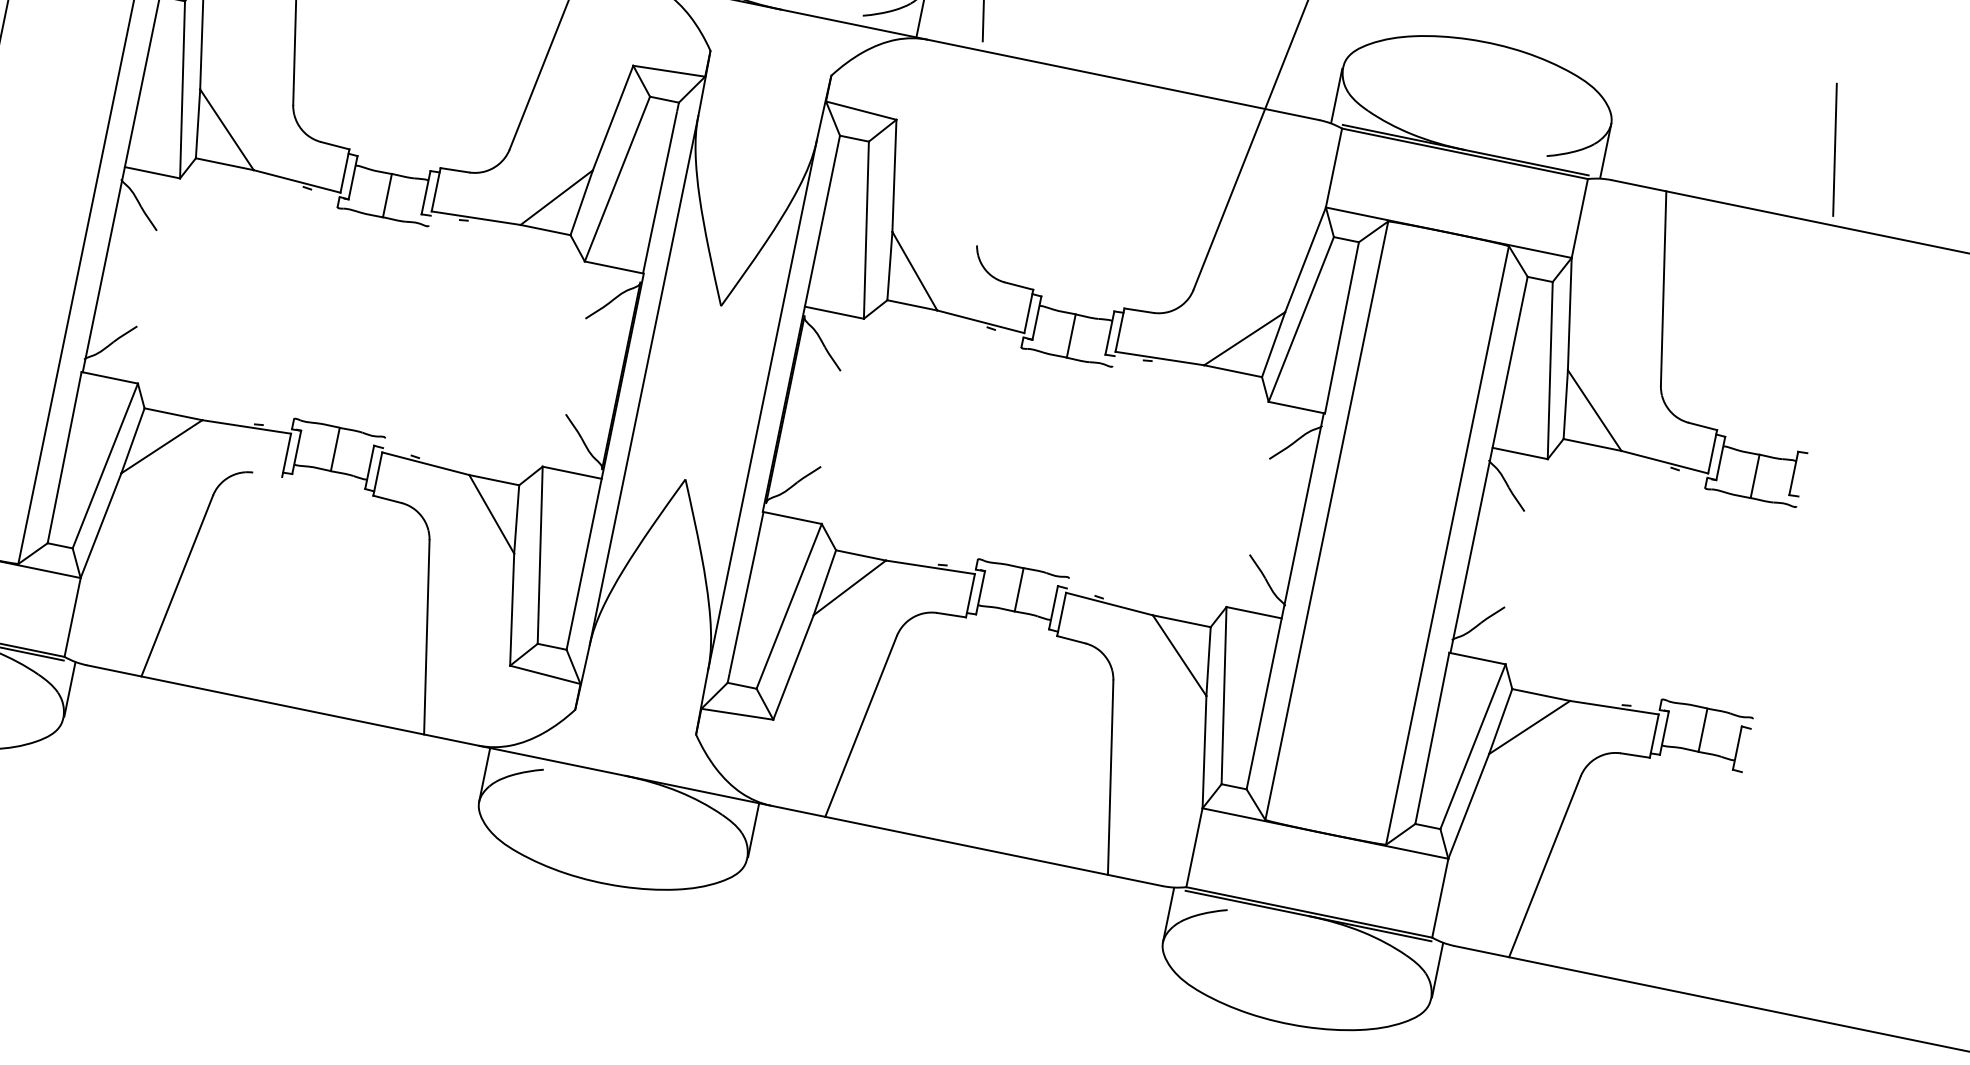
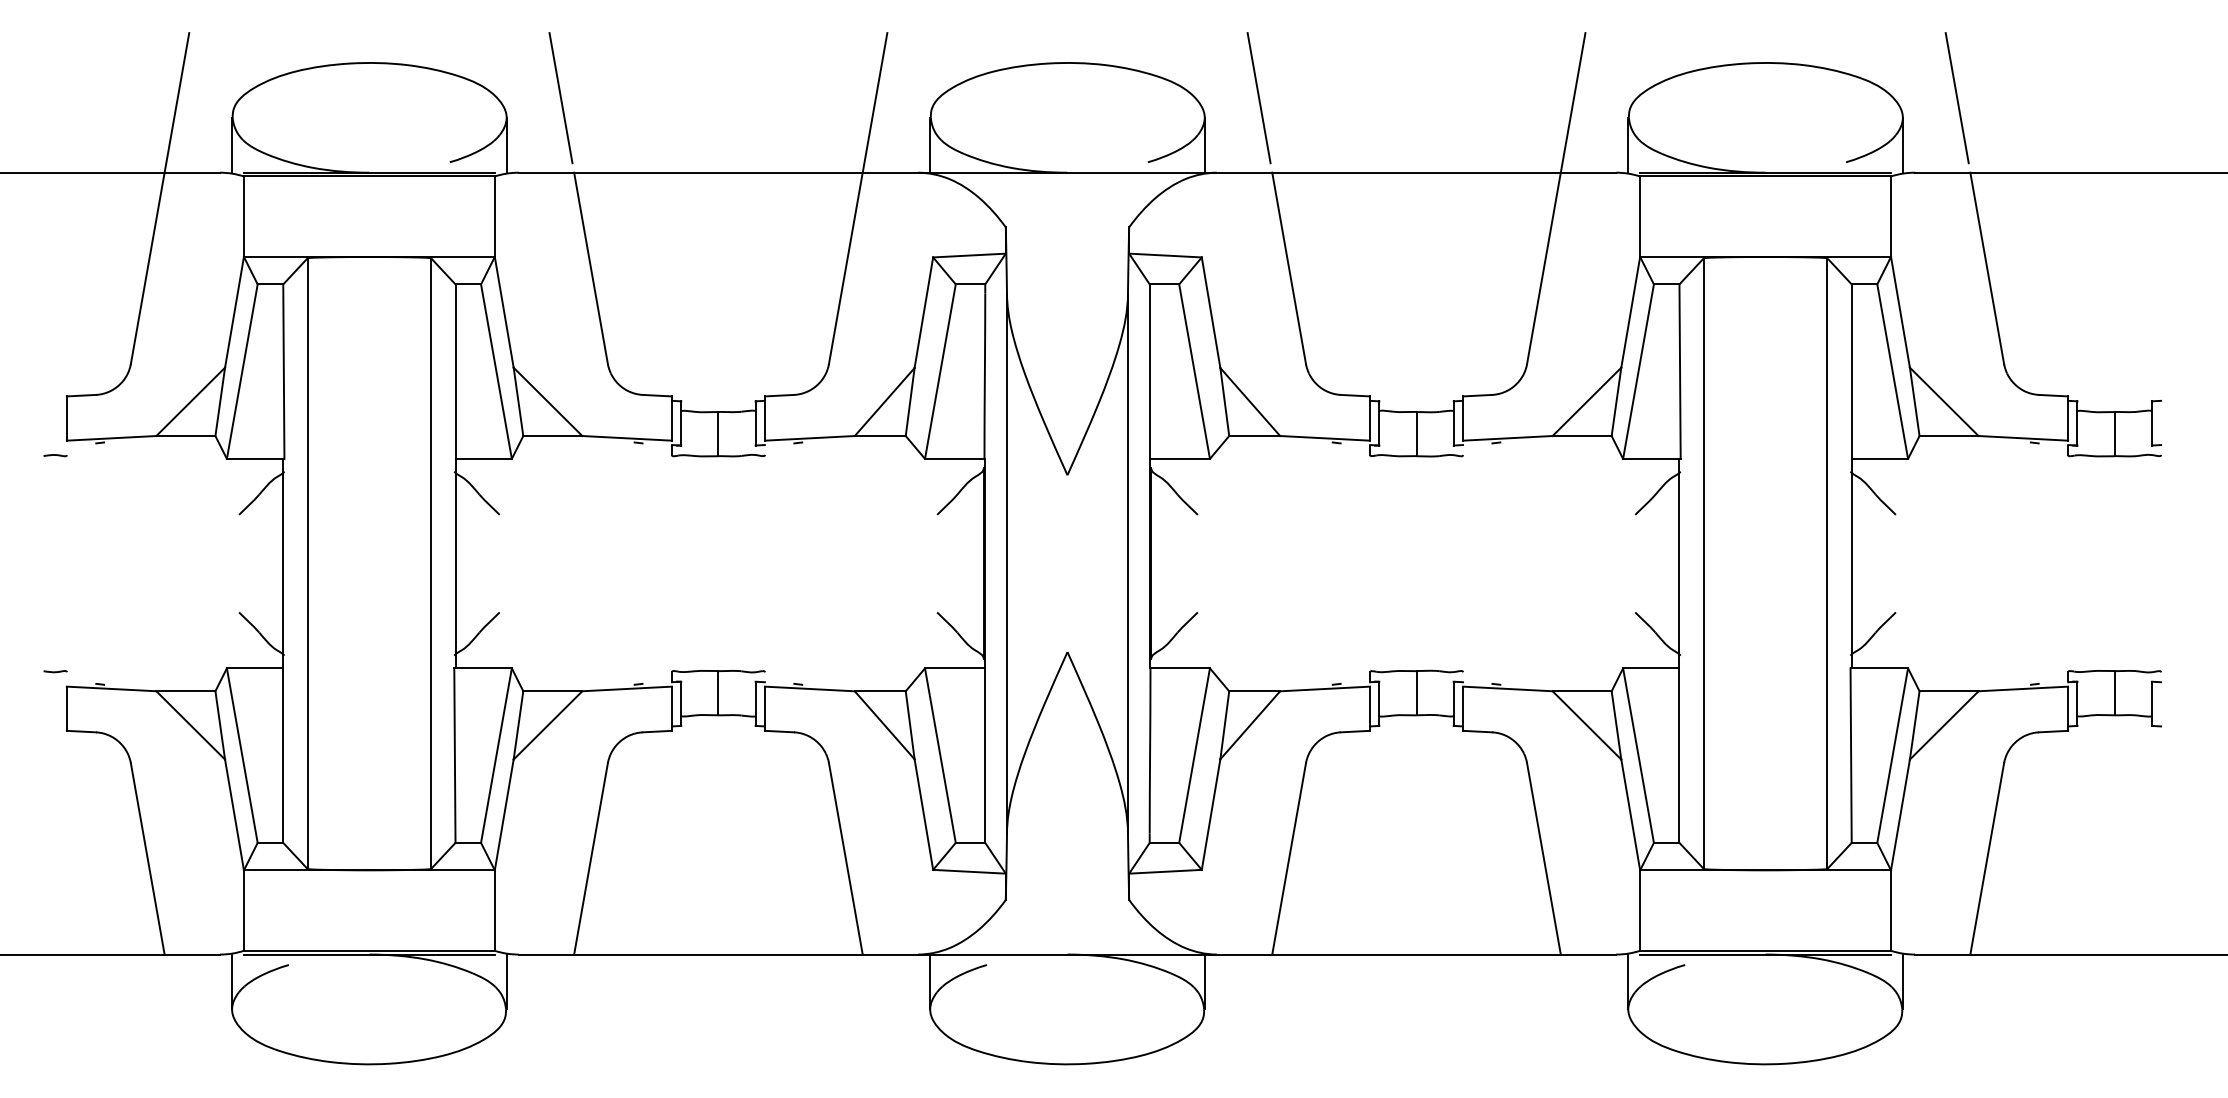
line: (980, 148) -> (1289, 268), added
line: (1834, 150) -> (1956, 98), moved
line: (266, 474) -> (656, 731), added

